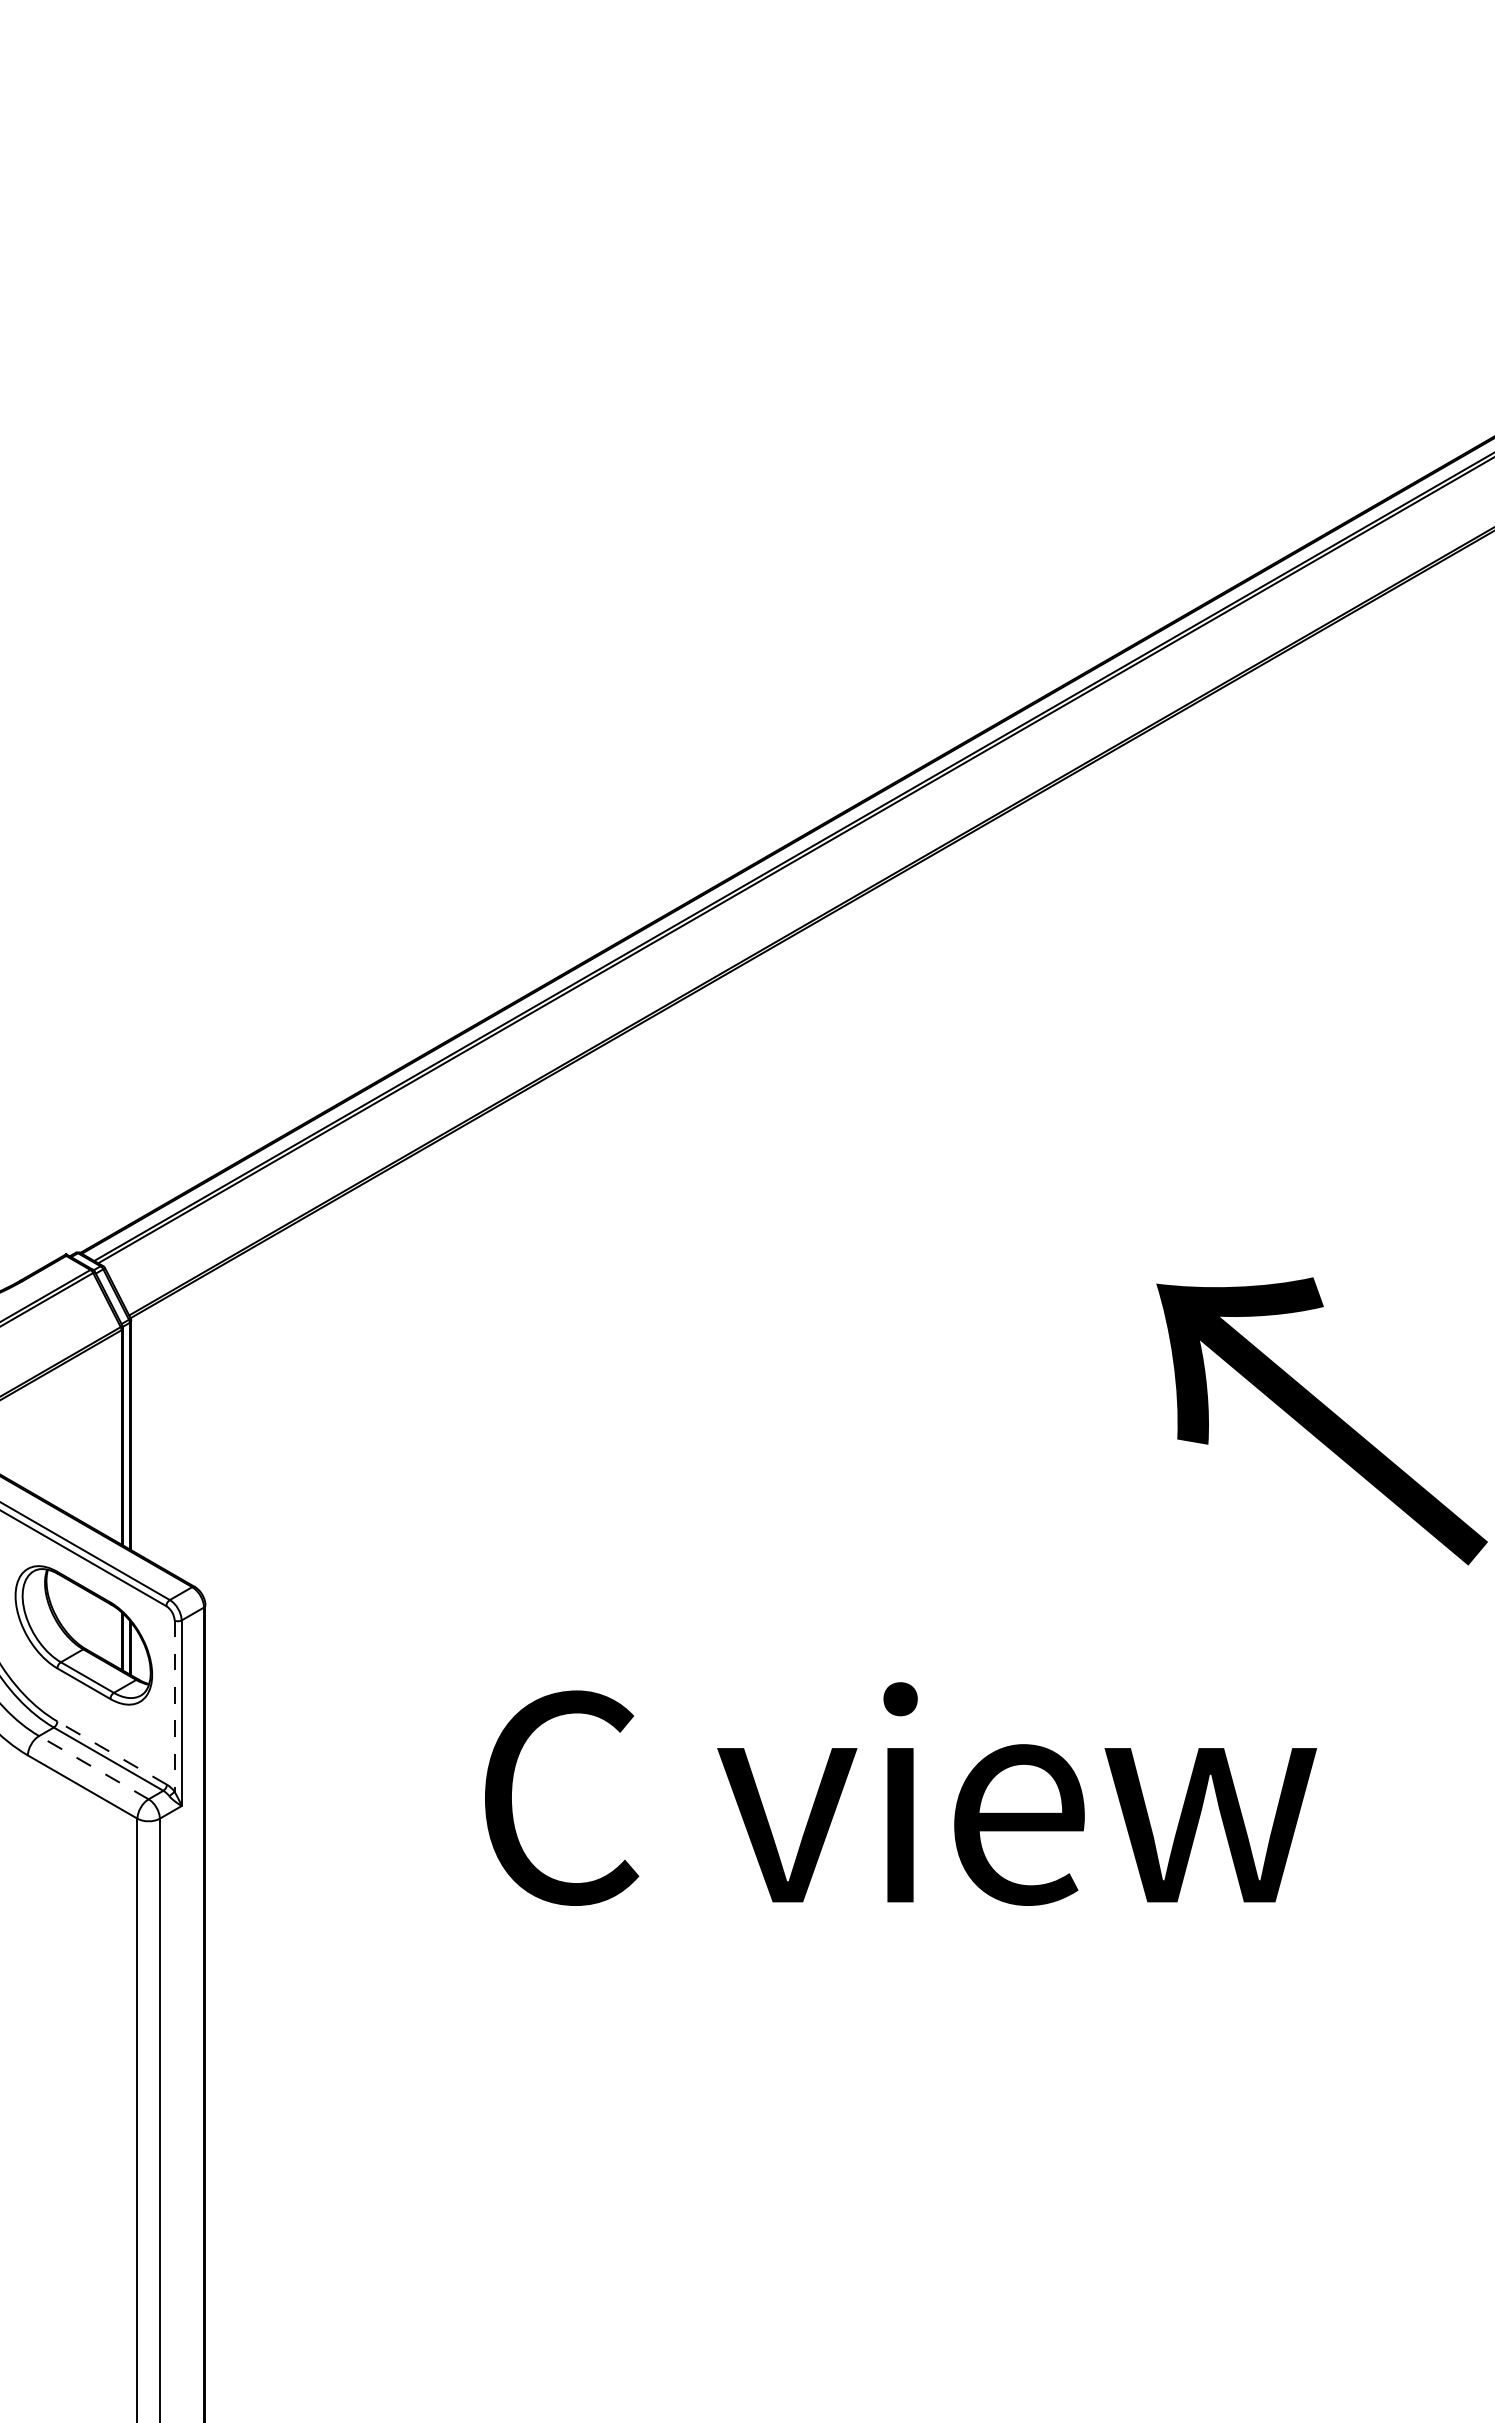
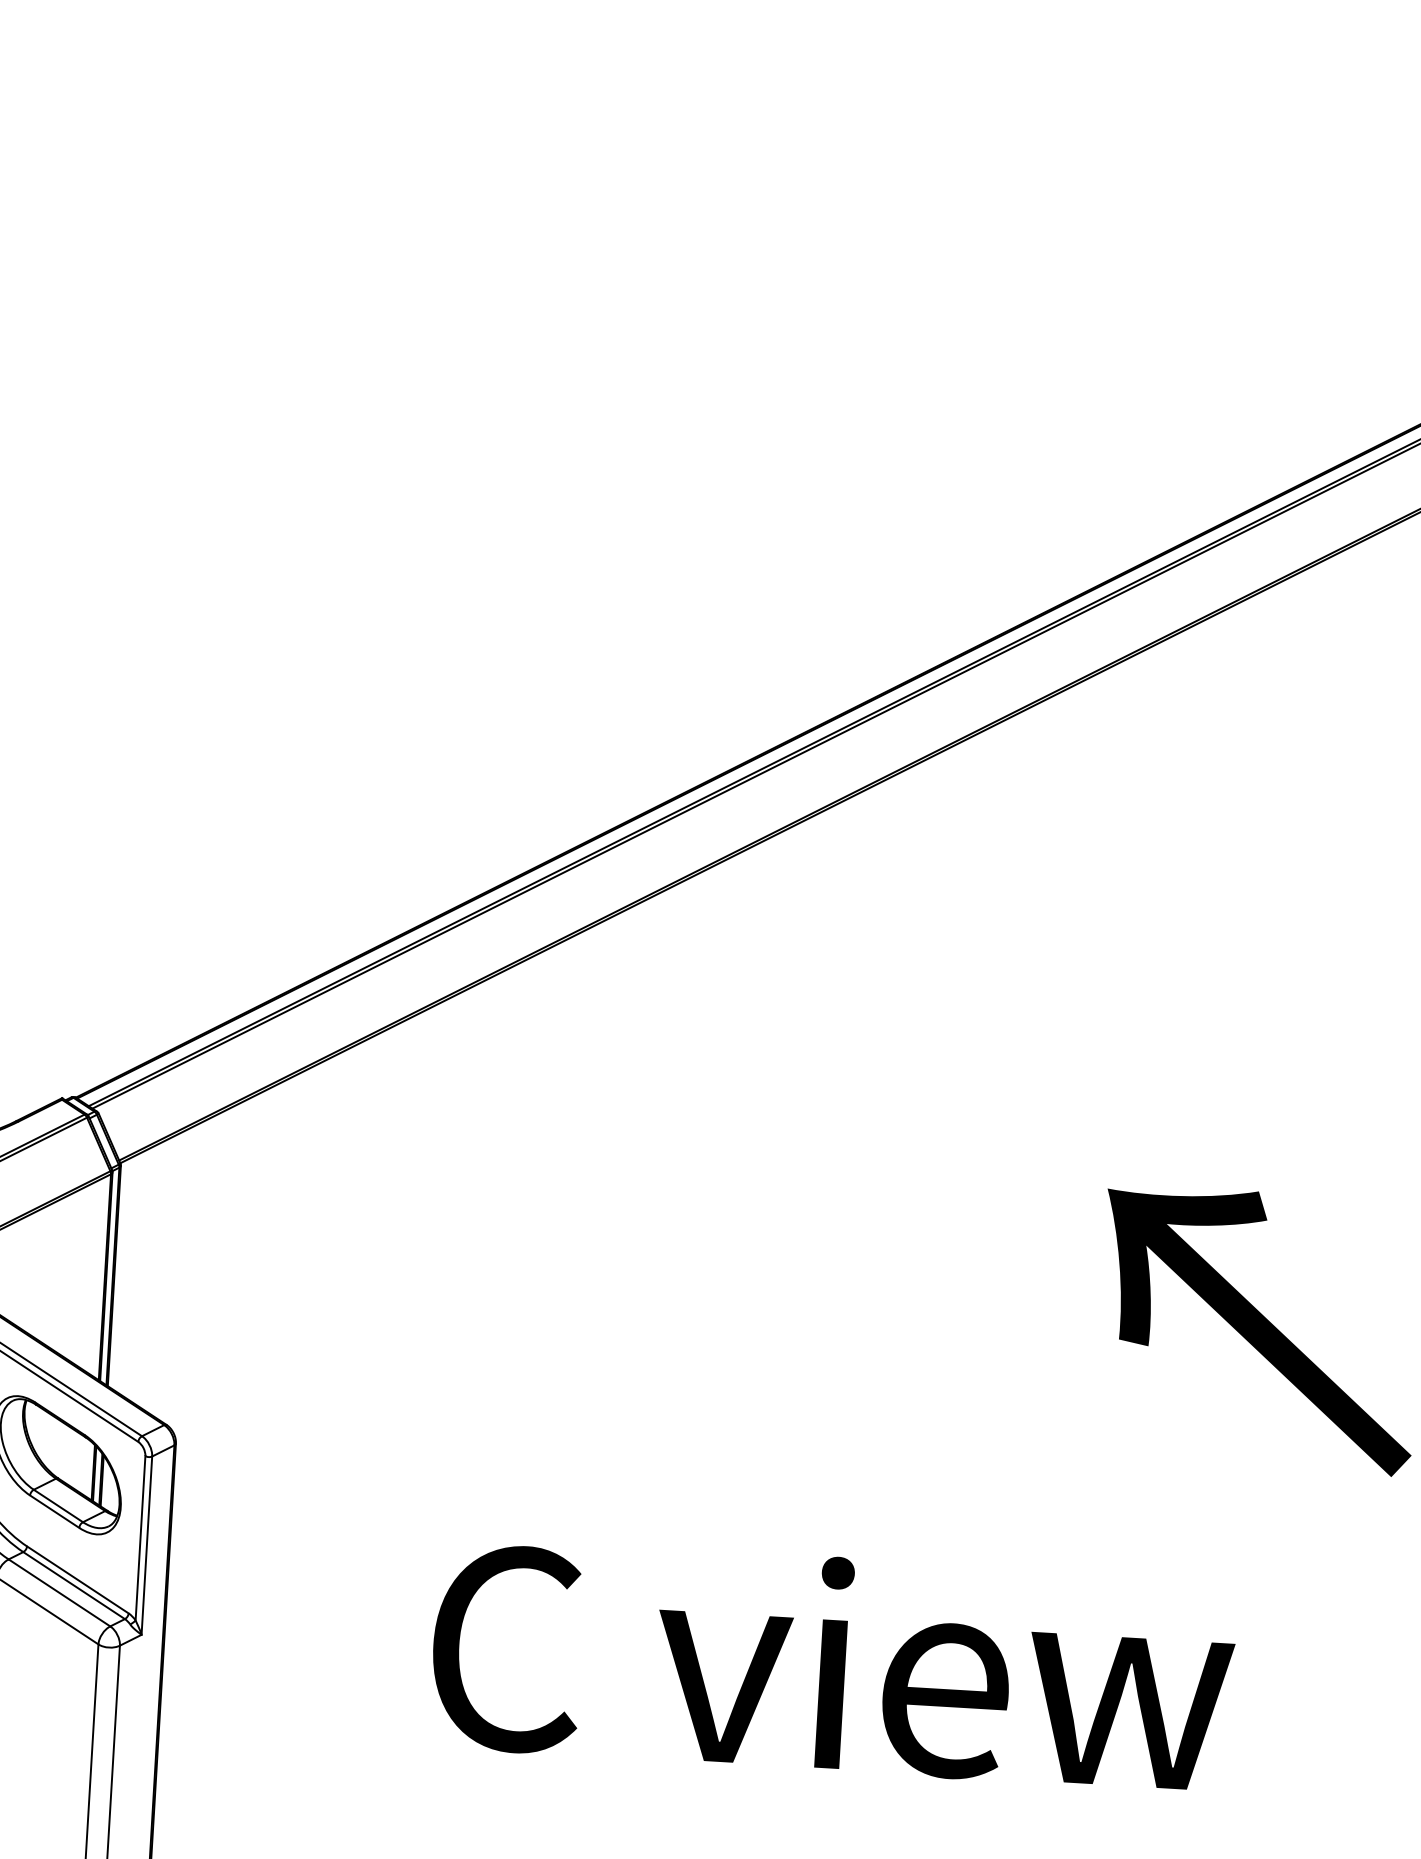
line: (174, 1706) -> (140, 1538), dashed -> solid
line: (111, 1752) -> (77, 1579), dashed -> solid
line: (93, 1767) -> (59, 1592), dashed -> solid

